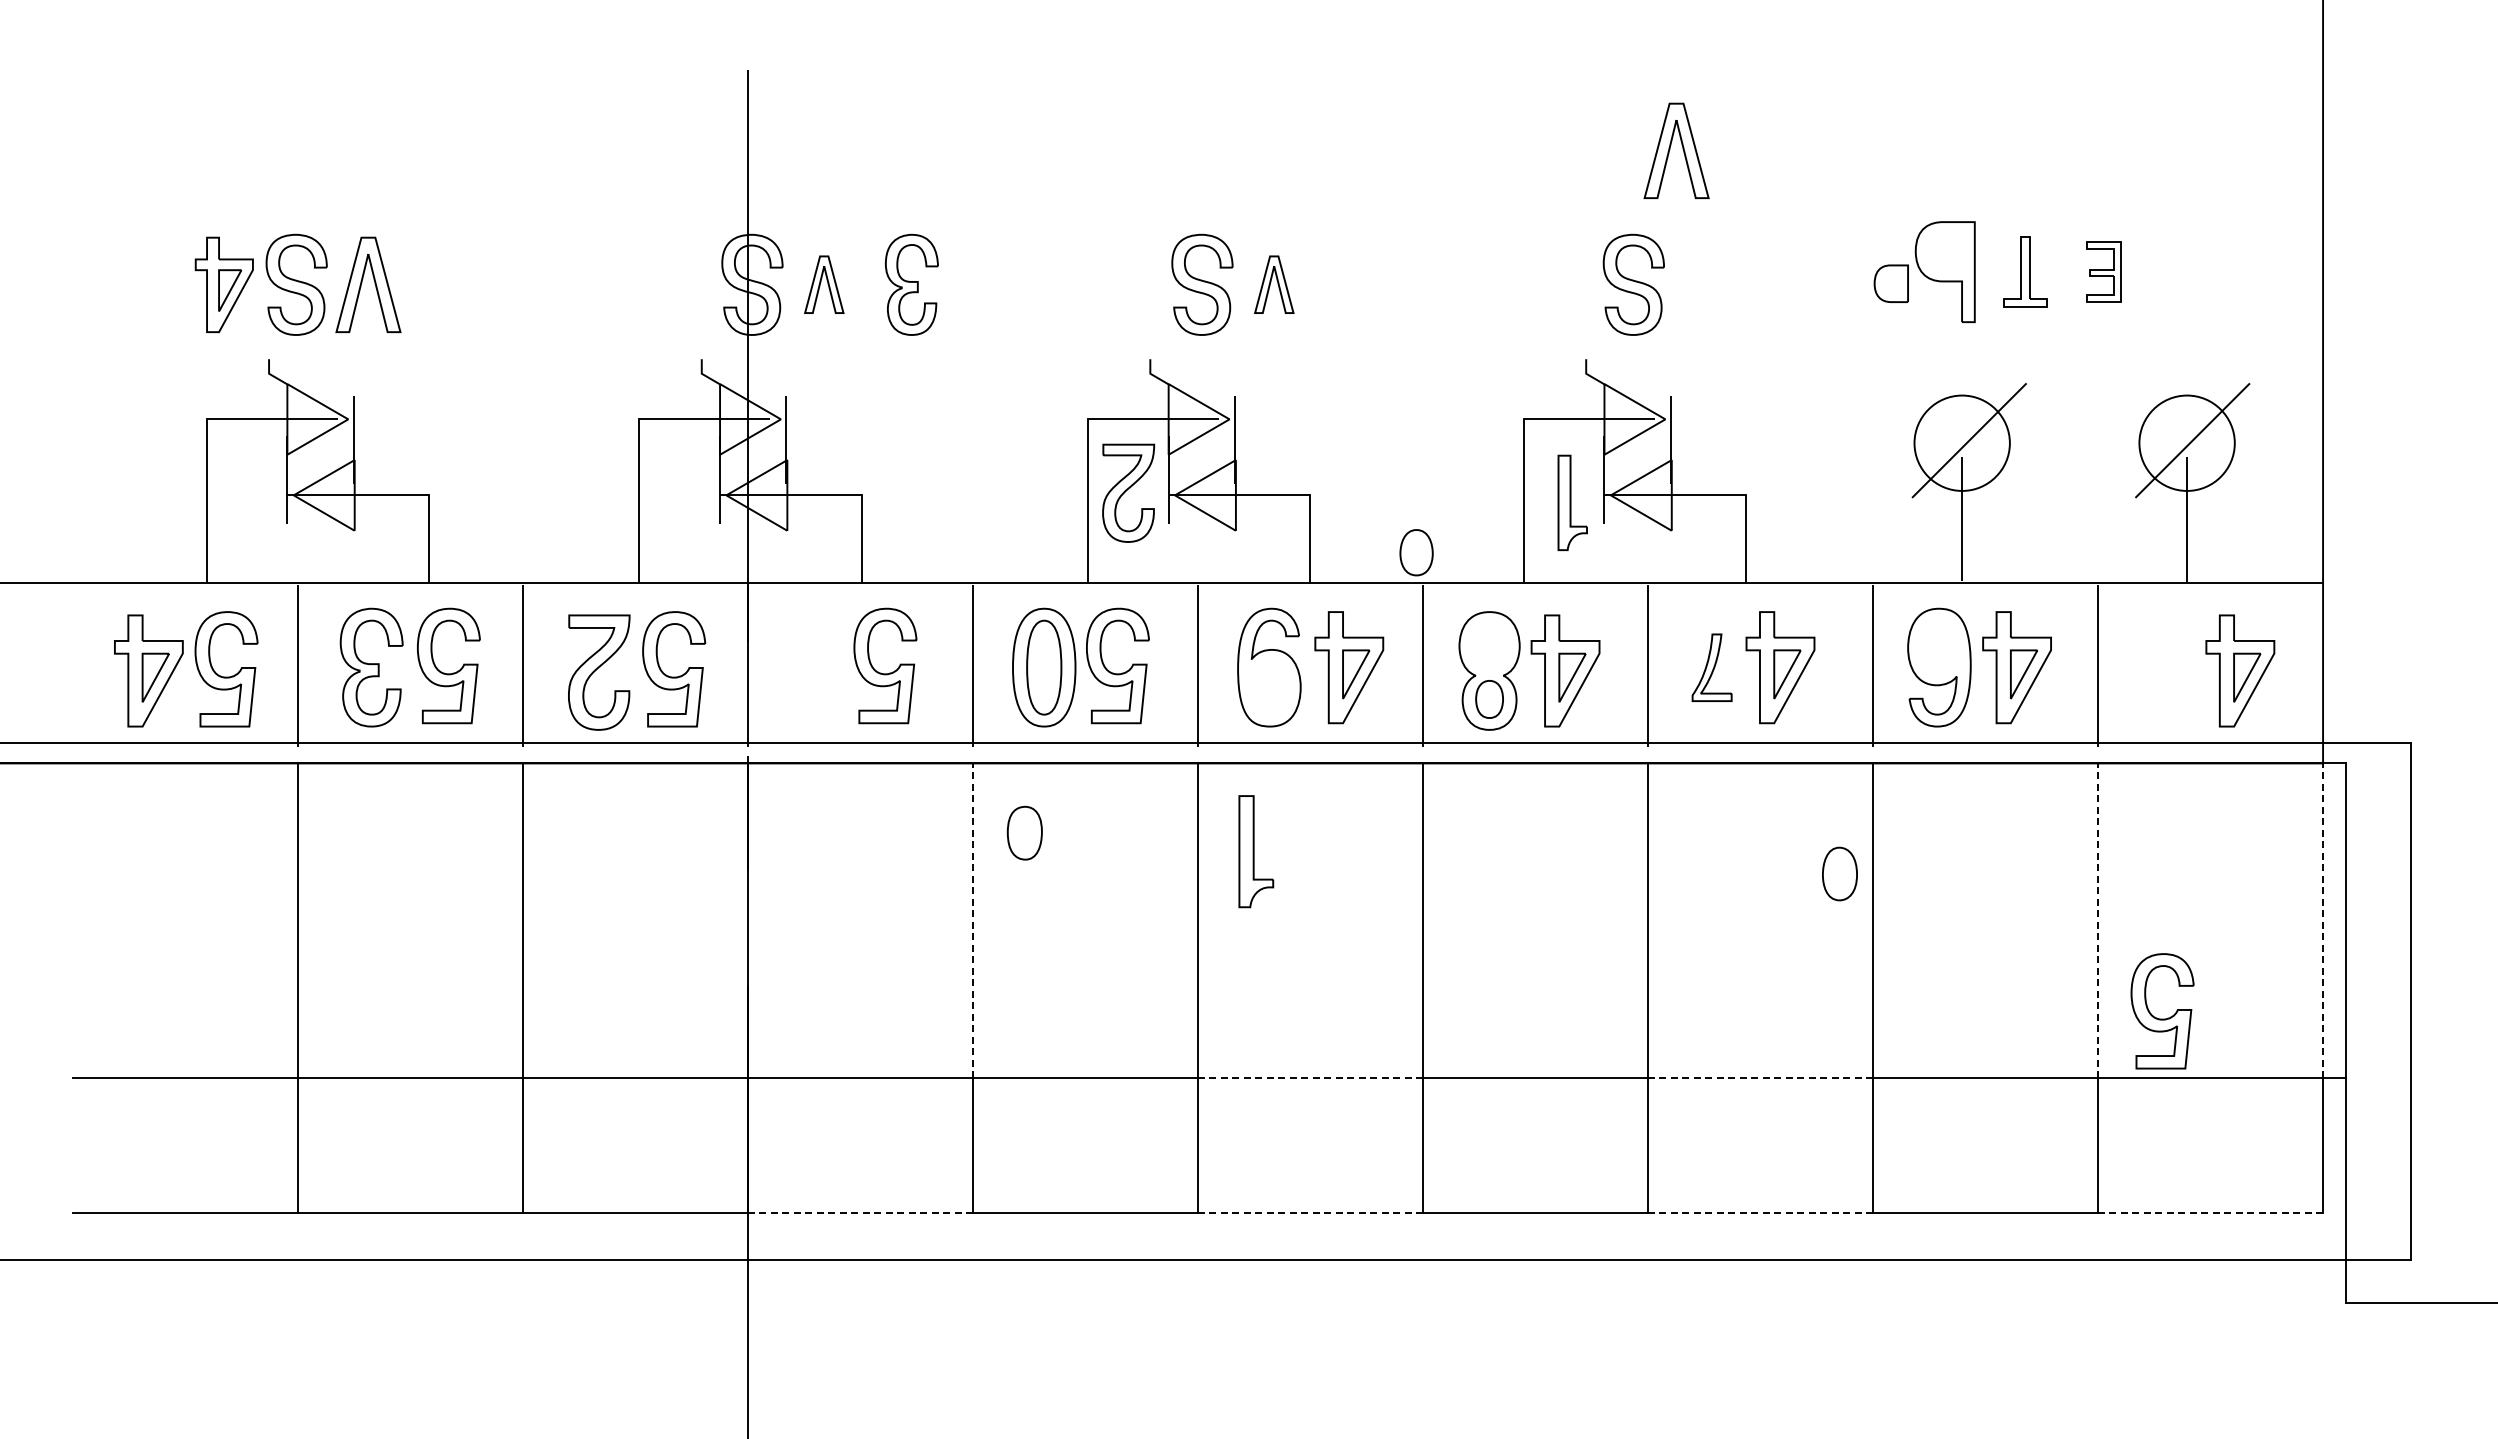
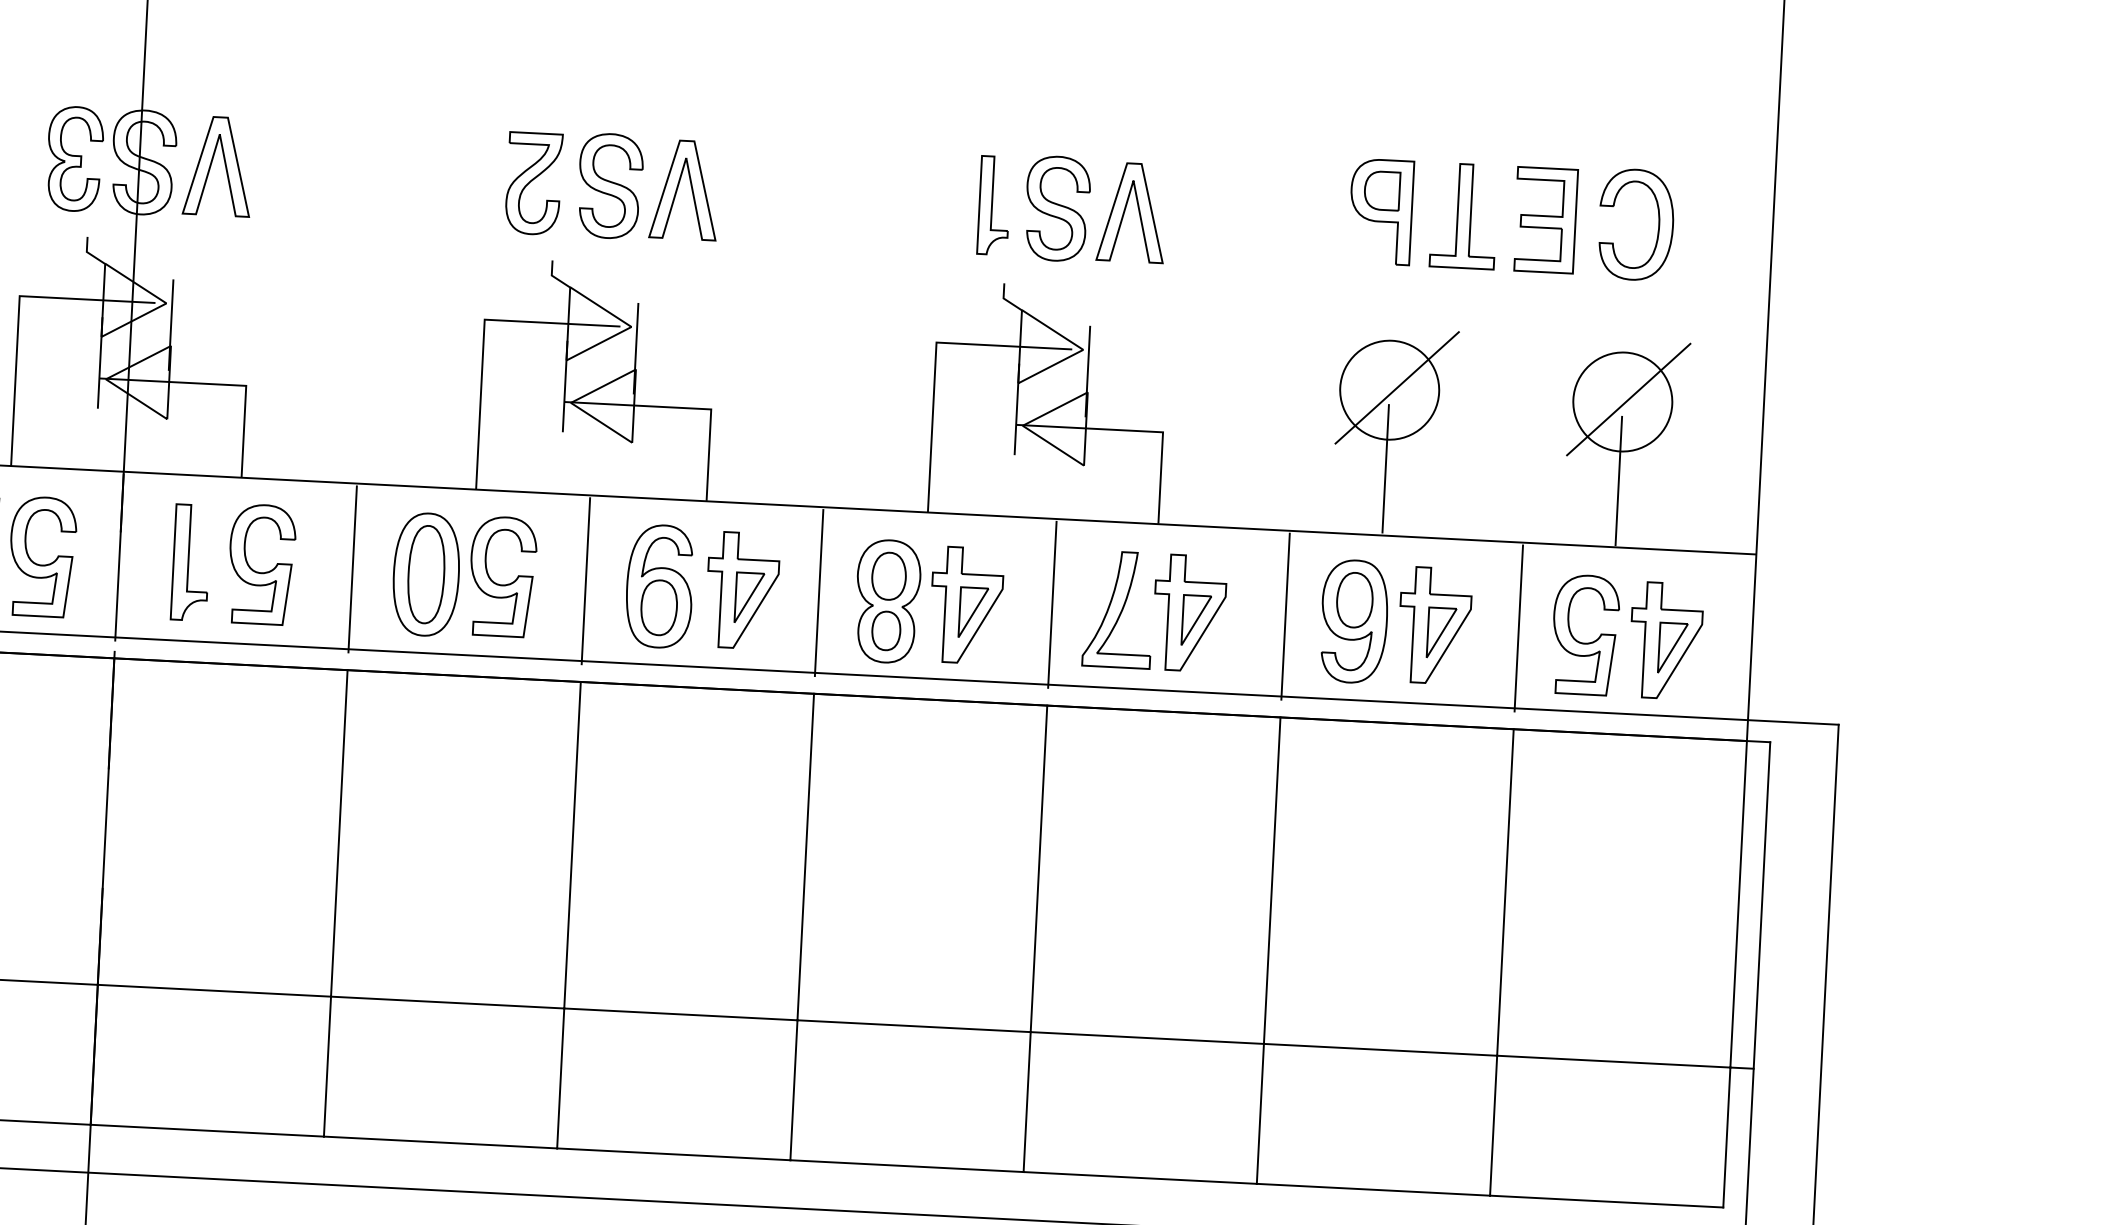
part: (1670, 149) -> (1125, 210), moved
part: (2025, 271) -> (1464, 215), size x1.43
part: (2103, 271) -> (1545, 219), size x1.67
part: (2212, 272) -> (1658, 226), added
part: (1890, 283) -> (1381, 190), moved
part: (824, 284) -> (218, 165), size x1.67
part: (911, 284) -> (74, 158), moved
part: (1274, 284) -> (685, 189), size x1.67
part: (1128, 492) -> (533, 182), moved
part: (1572, 502) -> (994, 205), moved
part: (1416, 552) -> (889, 576), moved
part: (1711, 667) -> (1118, 609), size x1.67
part: (1024, 832) -> (658, 607), moved
part: (1256, 851) -> (191, 562), moved
part: (1839, 873) -> (1354, 599), moved
line: (973, 920) -> (339, 832), dashed -> solid
line: (2098, 920) -> (1505, 892), dashed -> solid
line: (2323, 920) -> (1739, 903), dashed -> solid
part: (2162, 1018) -> (1585, 642), moved
line: (1310, 1078) -> (680, 1014), dashed -> solid
line: (1760, 1078) -> (1147, 1038), dashed -> solid
line: (860, 1213) -> (207, 1130), dashed -> solid
line: (1310, 1213) -> (673, 1154), dashed -> solid
line: (1760, 1213) -> (1140, 1178), dashed -> solid
line: (2210, 1213) -> (1606, 1201), dashed -> solid

